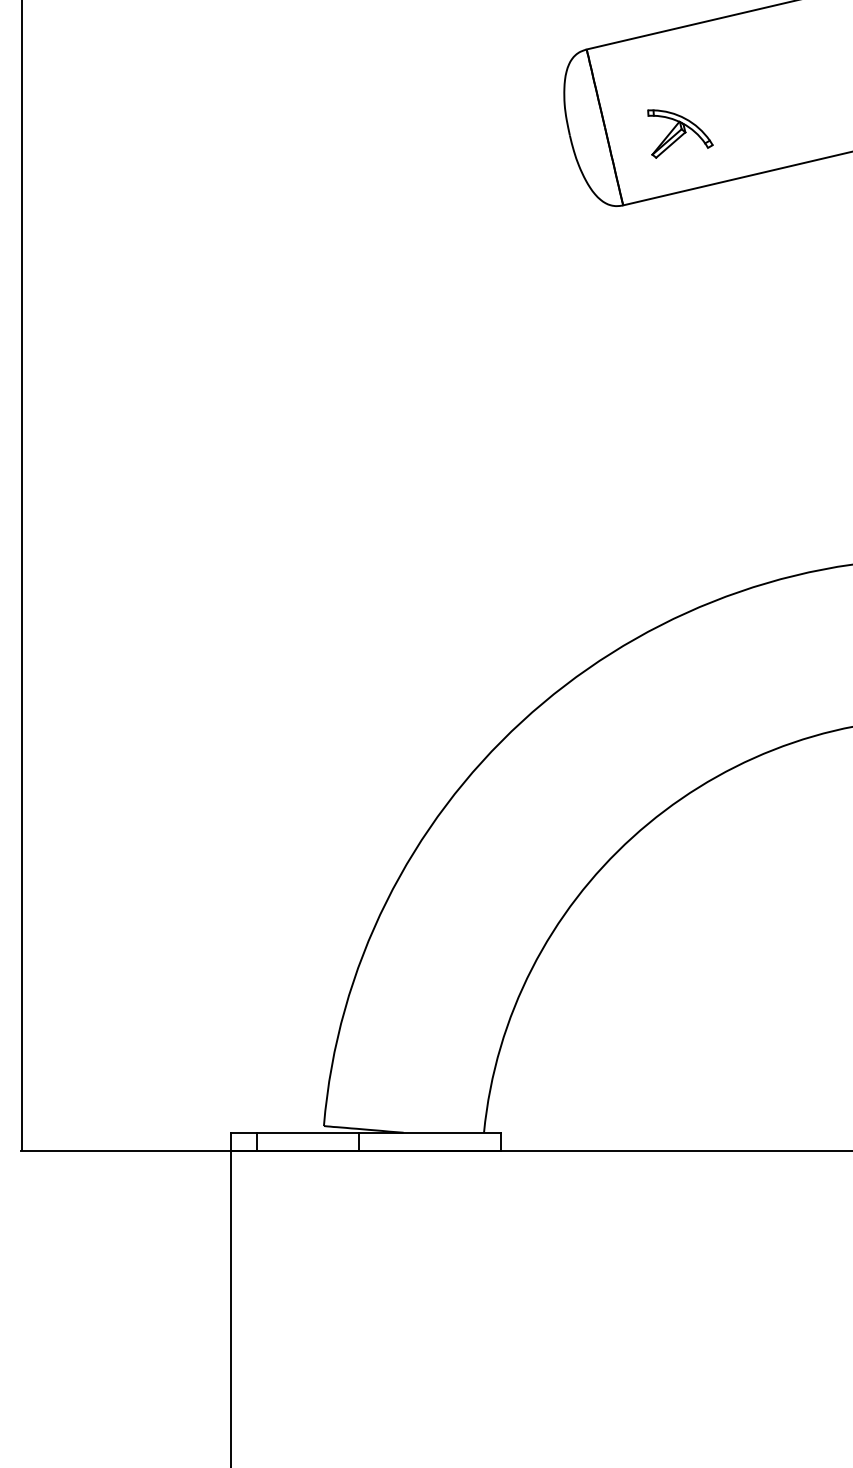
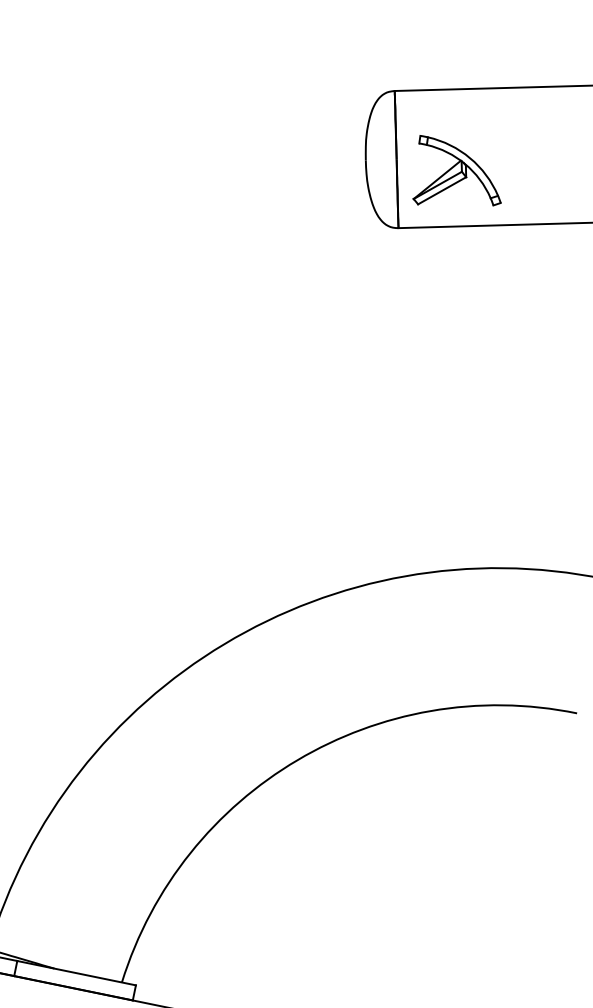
part: (680, 133) -> (458, 177), size x1.67

